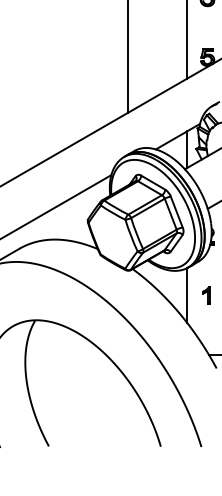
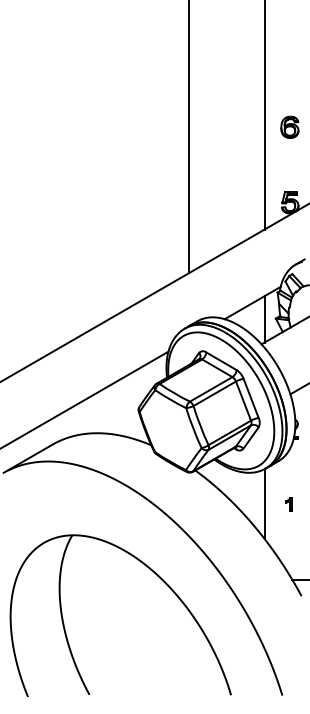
part: (206, 295) -> (288, 504), size x0.6

